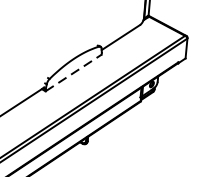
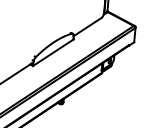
line: (73, 72) -> (53, 52), dashed -> solid

